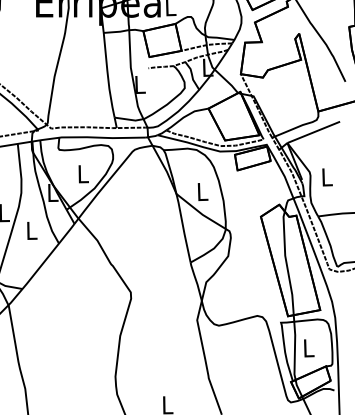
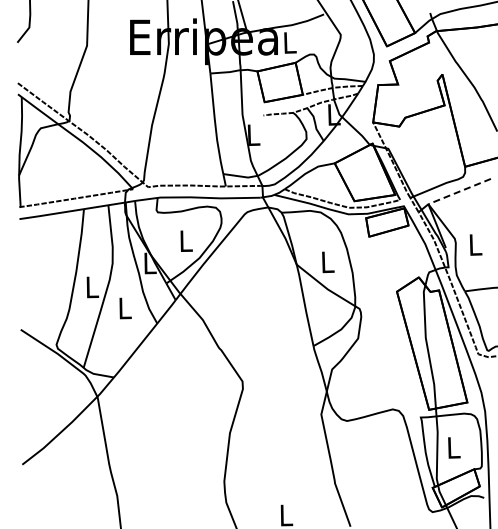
line: (313, 132) -> (459, 191), solid -> dashed

